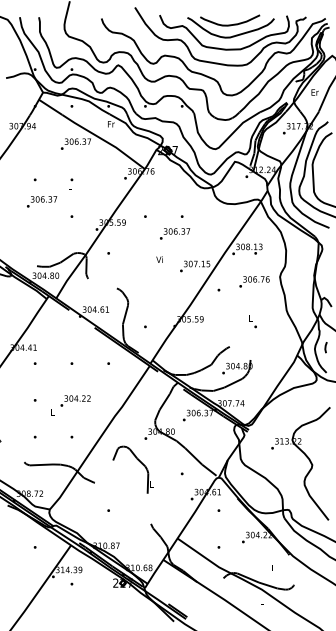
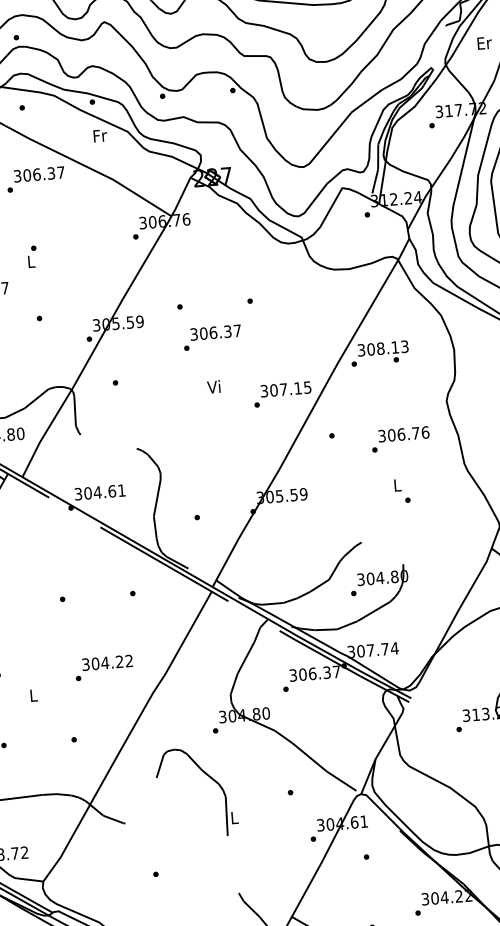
text: (175, 233) -> (213, 336), moved
text: (254, 281) -> (400, 438), moved
text: (75, 400) -> (103, 666), moved

